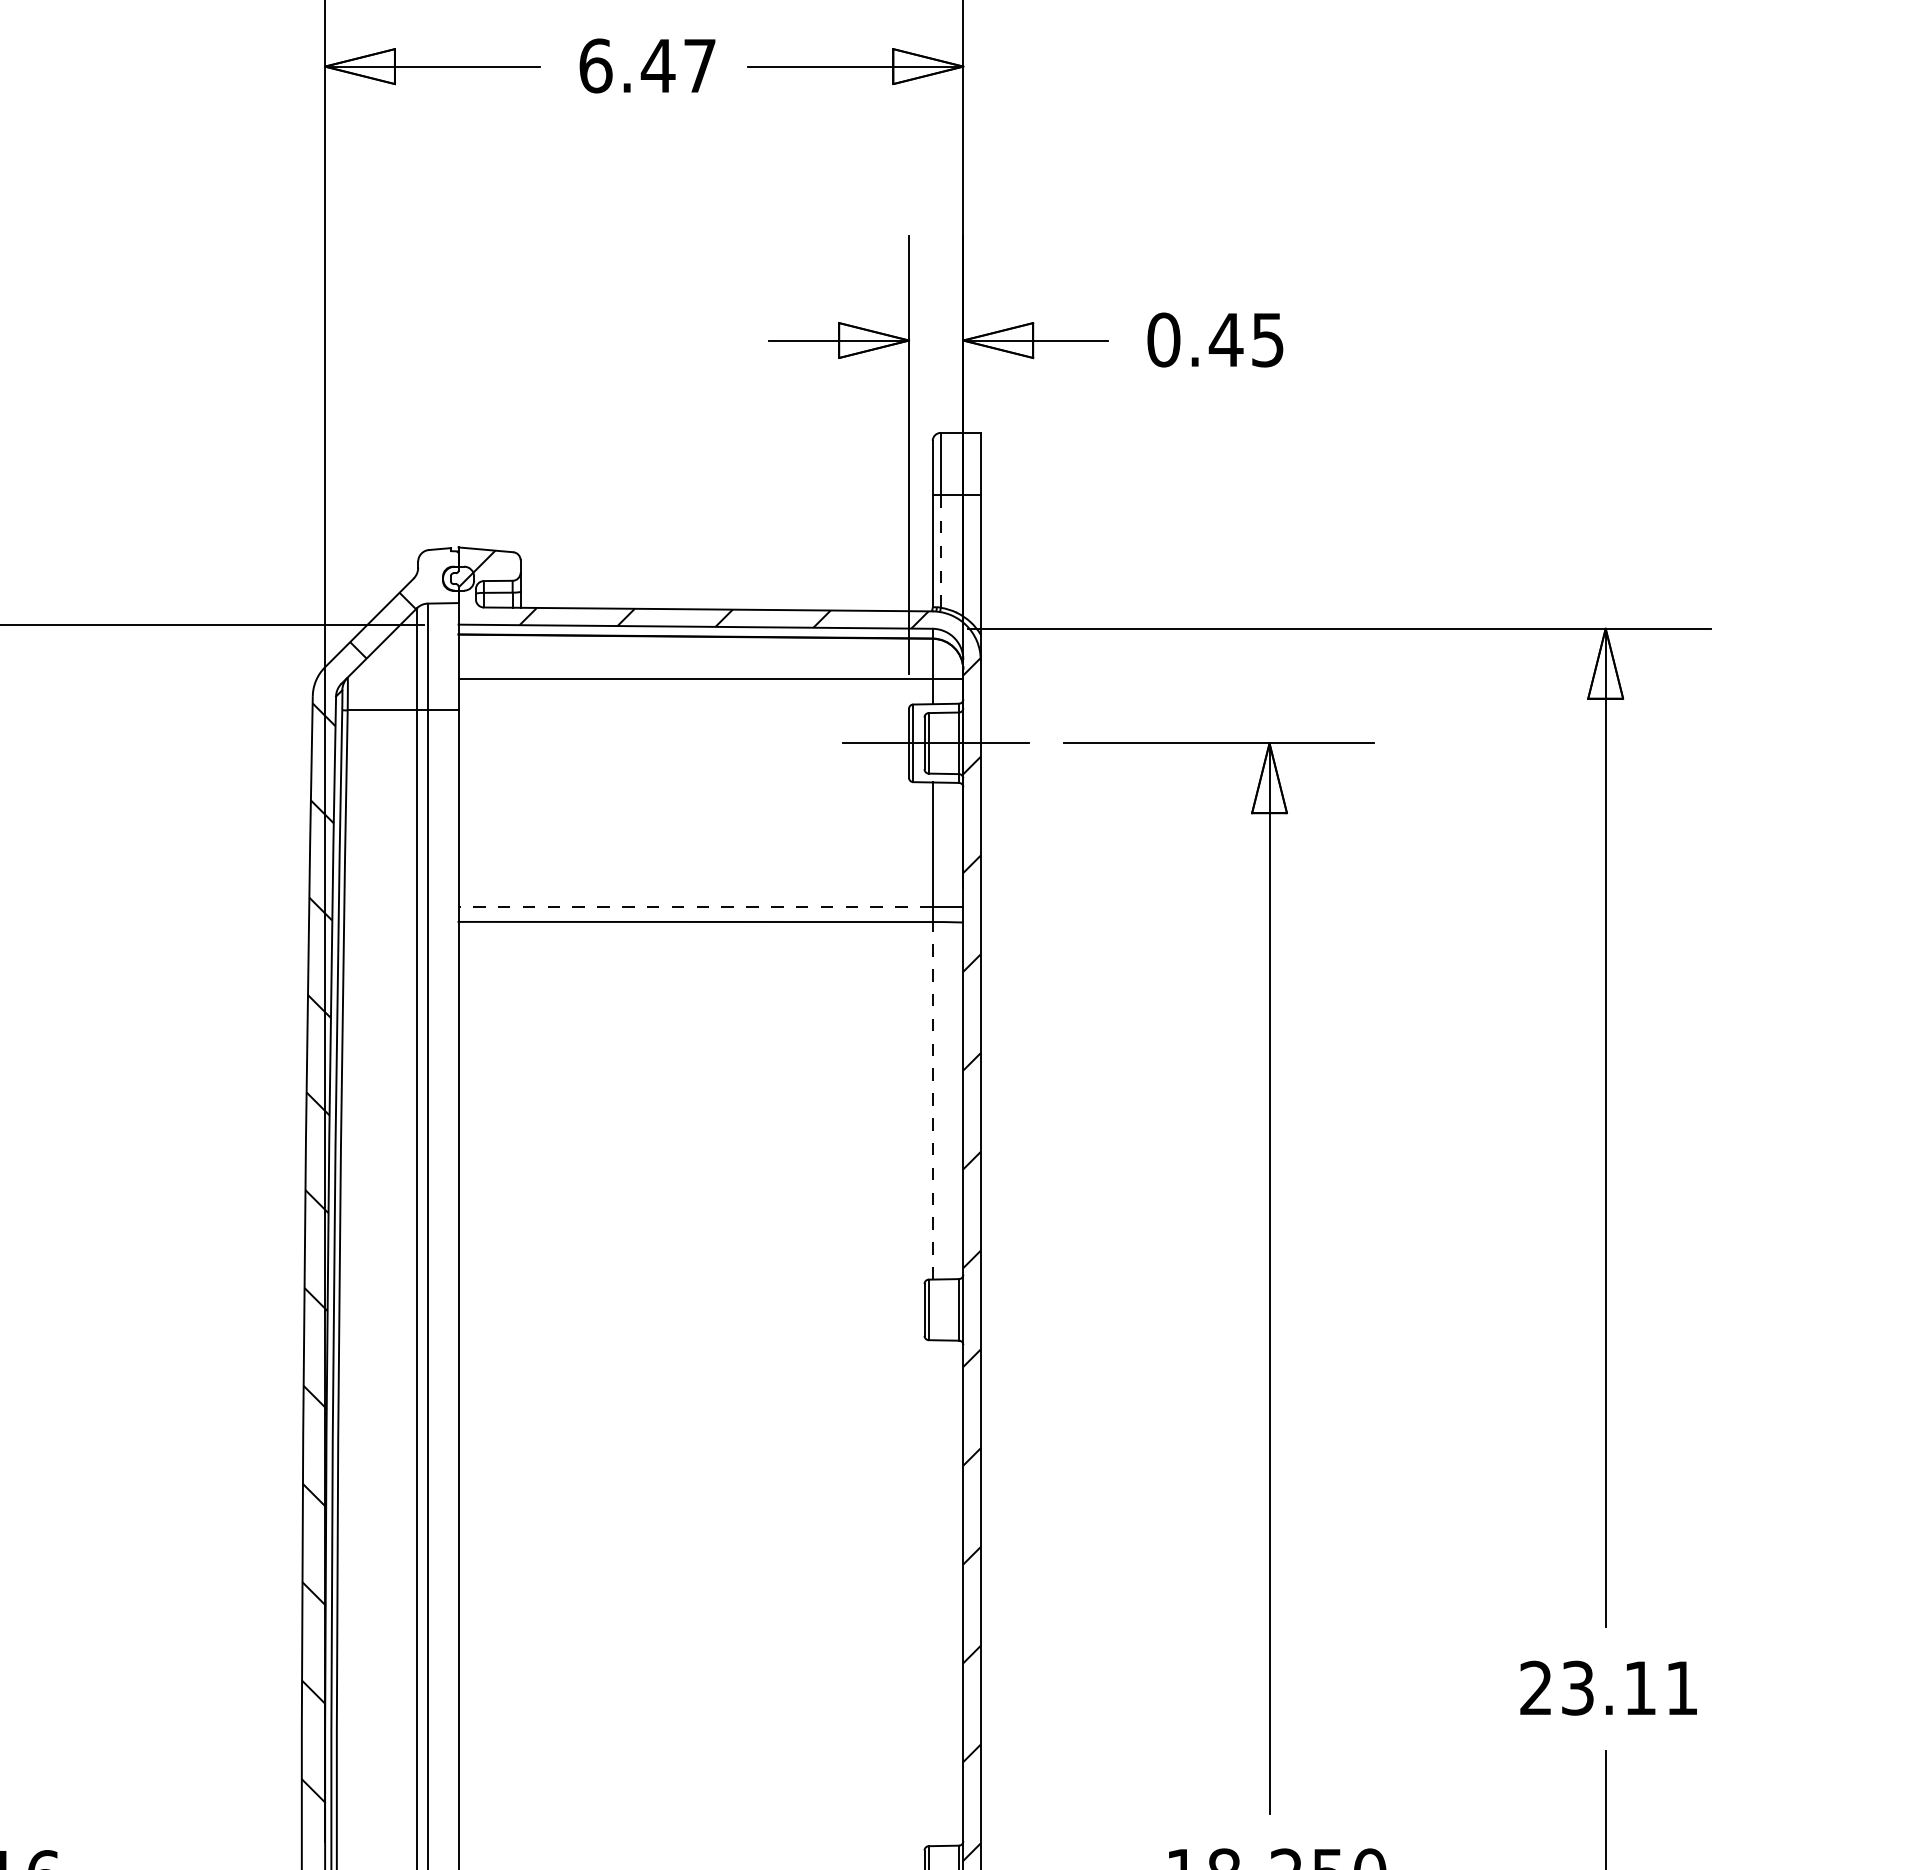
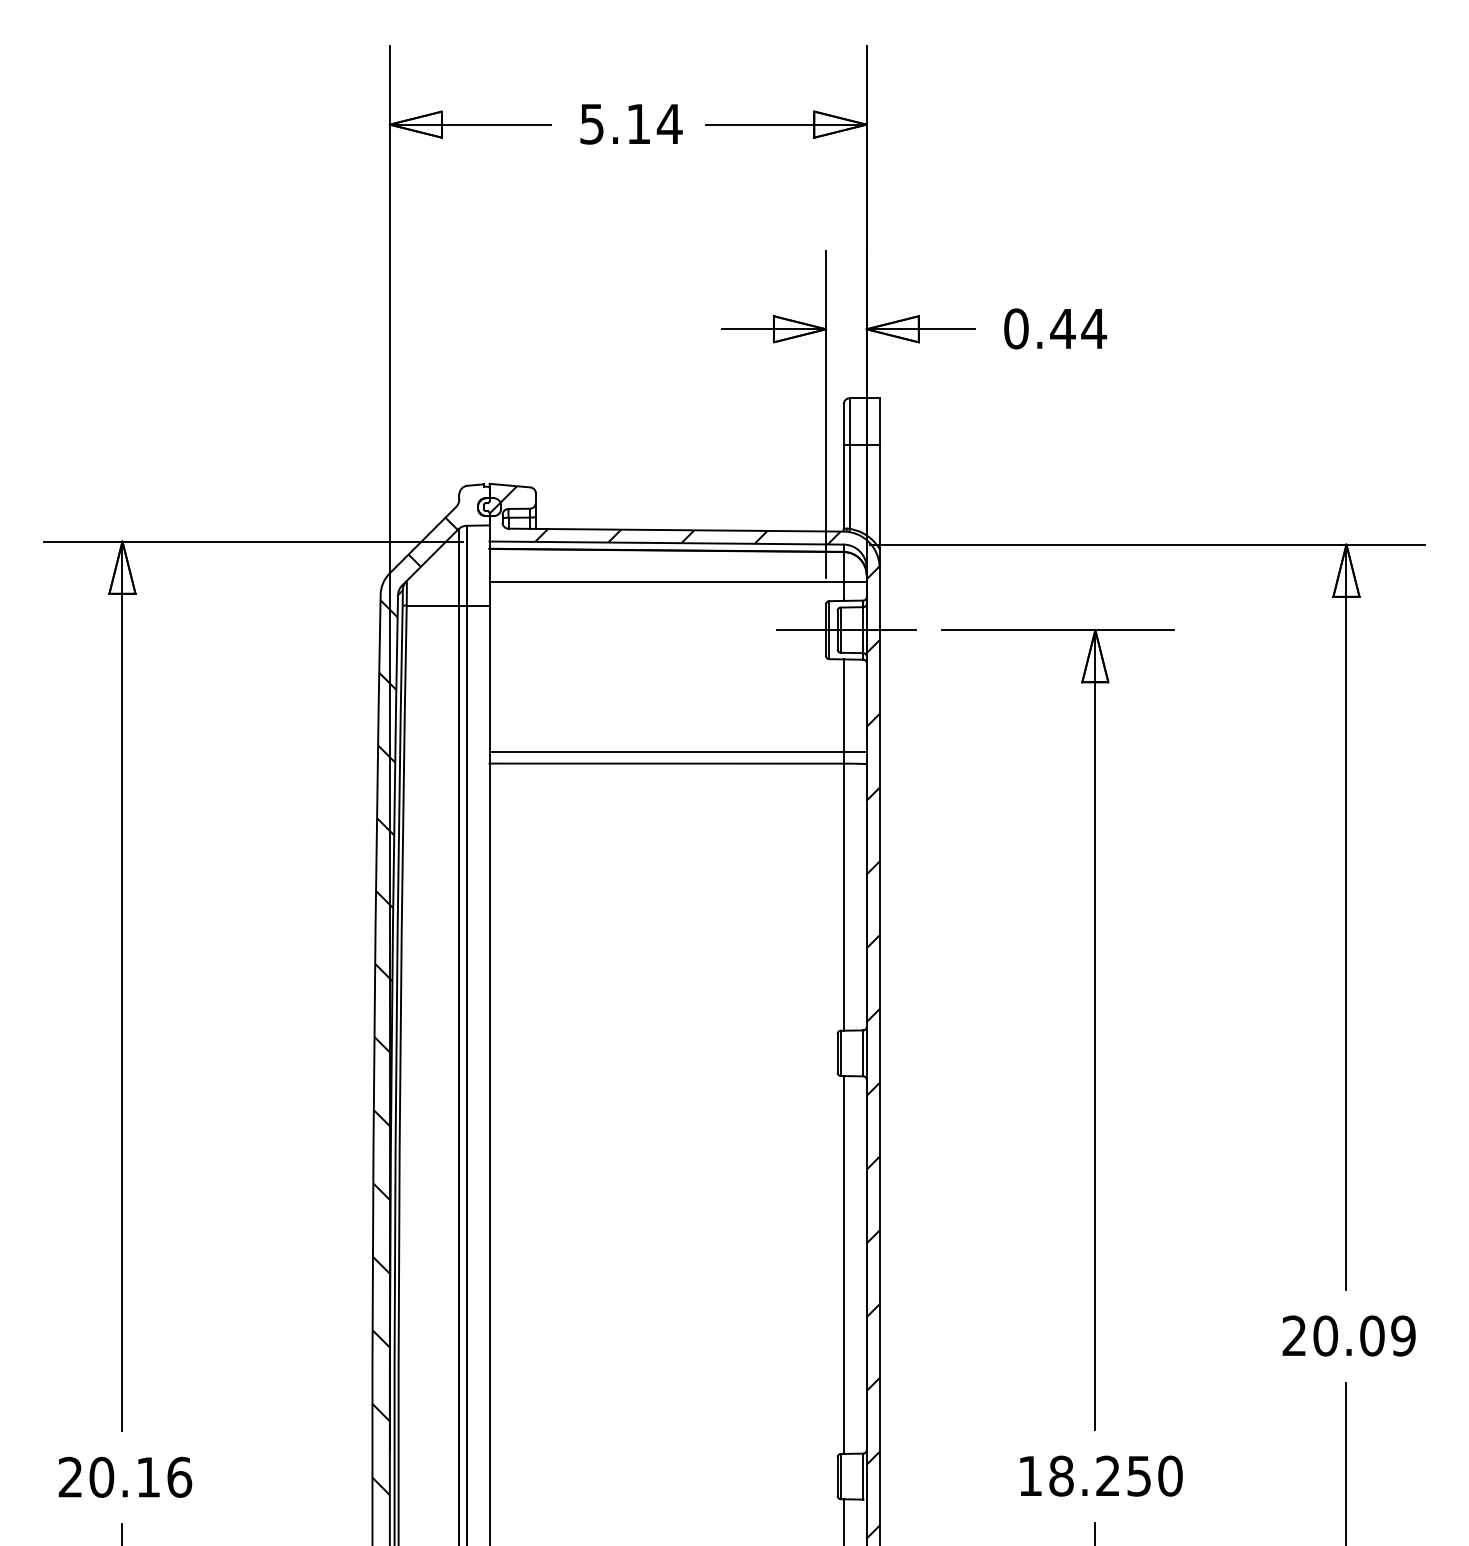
text: (648, 65) -> (631, 123), 6.47 -> 5.14
text: (1268, 340) -> (1094, 329), 0.45 -> 0.44
line: (940, 551) -> (849, 486), dashed -> solid
line: (695, 907) -> (666, 752), dashed -> solid
line: (932, 1101) -> (843, 897), dashed -> solid
line: (932, 1592) -> (843, 1264), added
text: (1629, 1687) -> (1364, 1335), 23.11 -> 20.09

